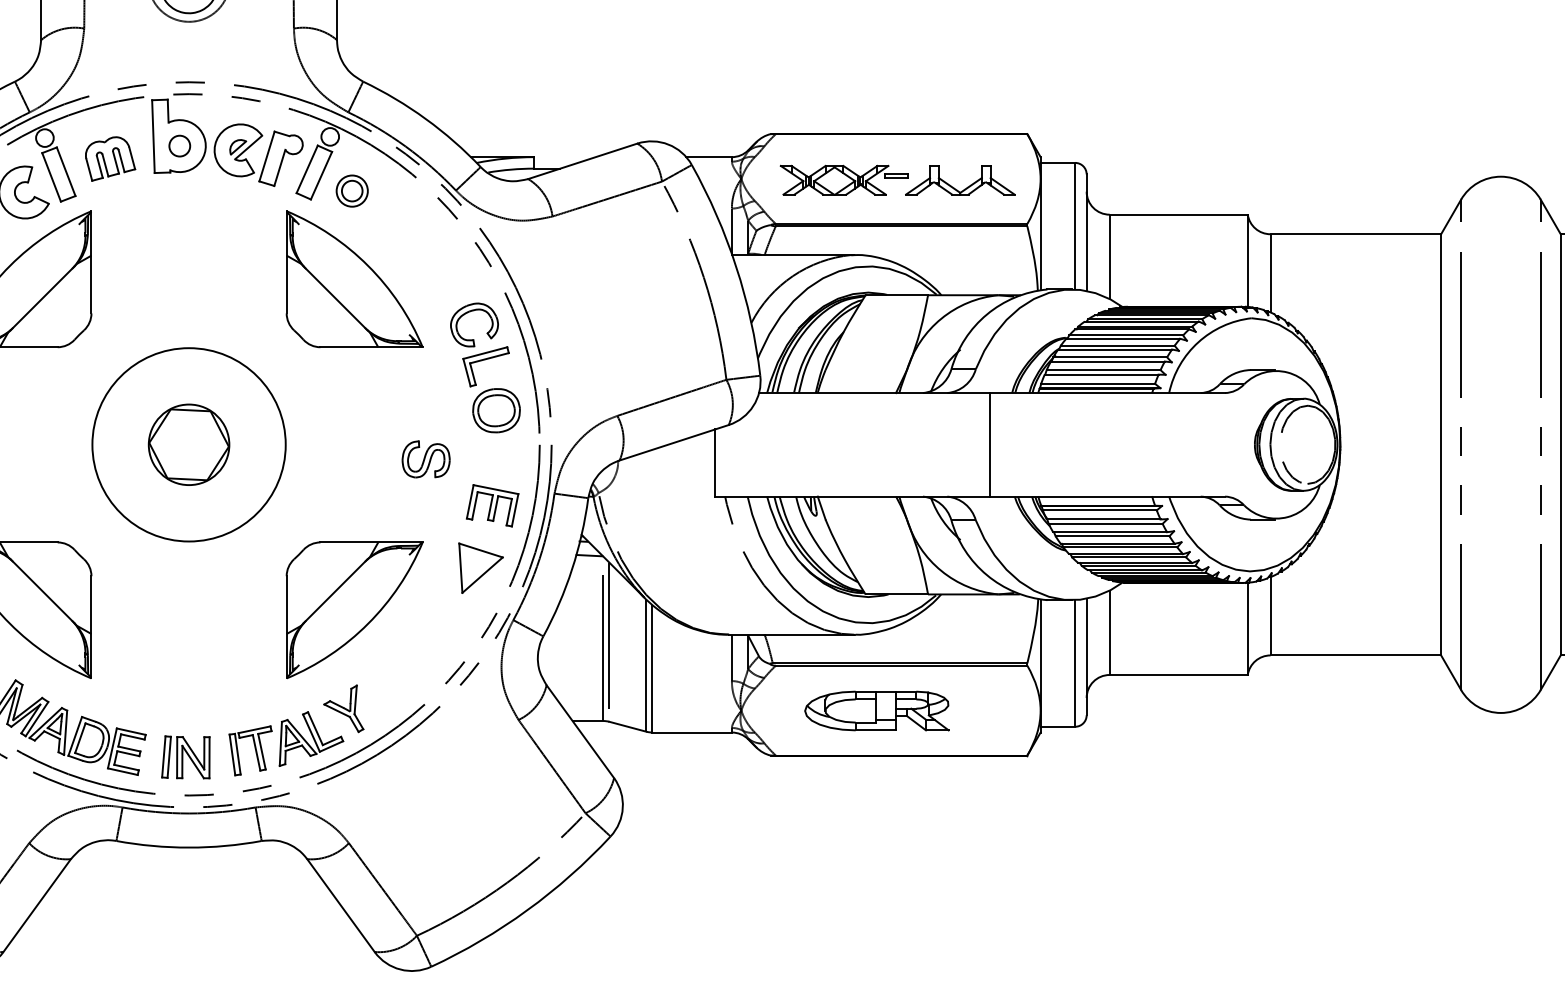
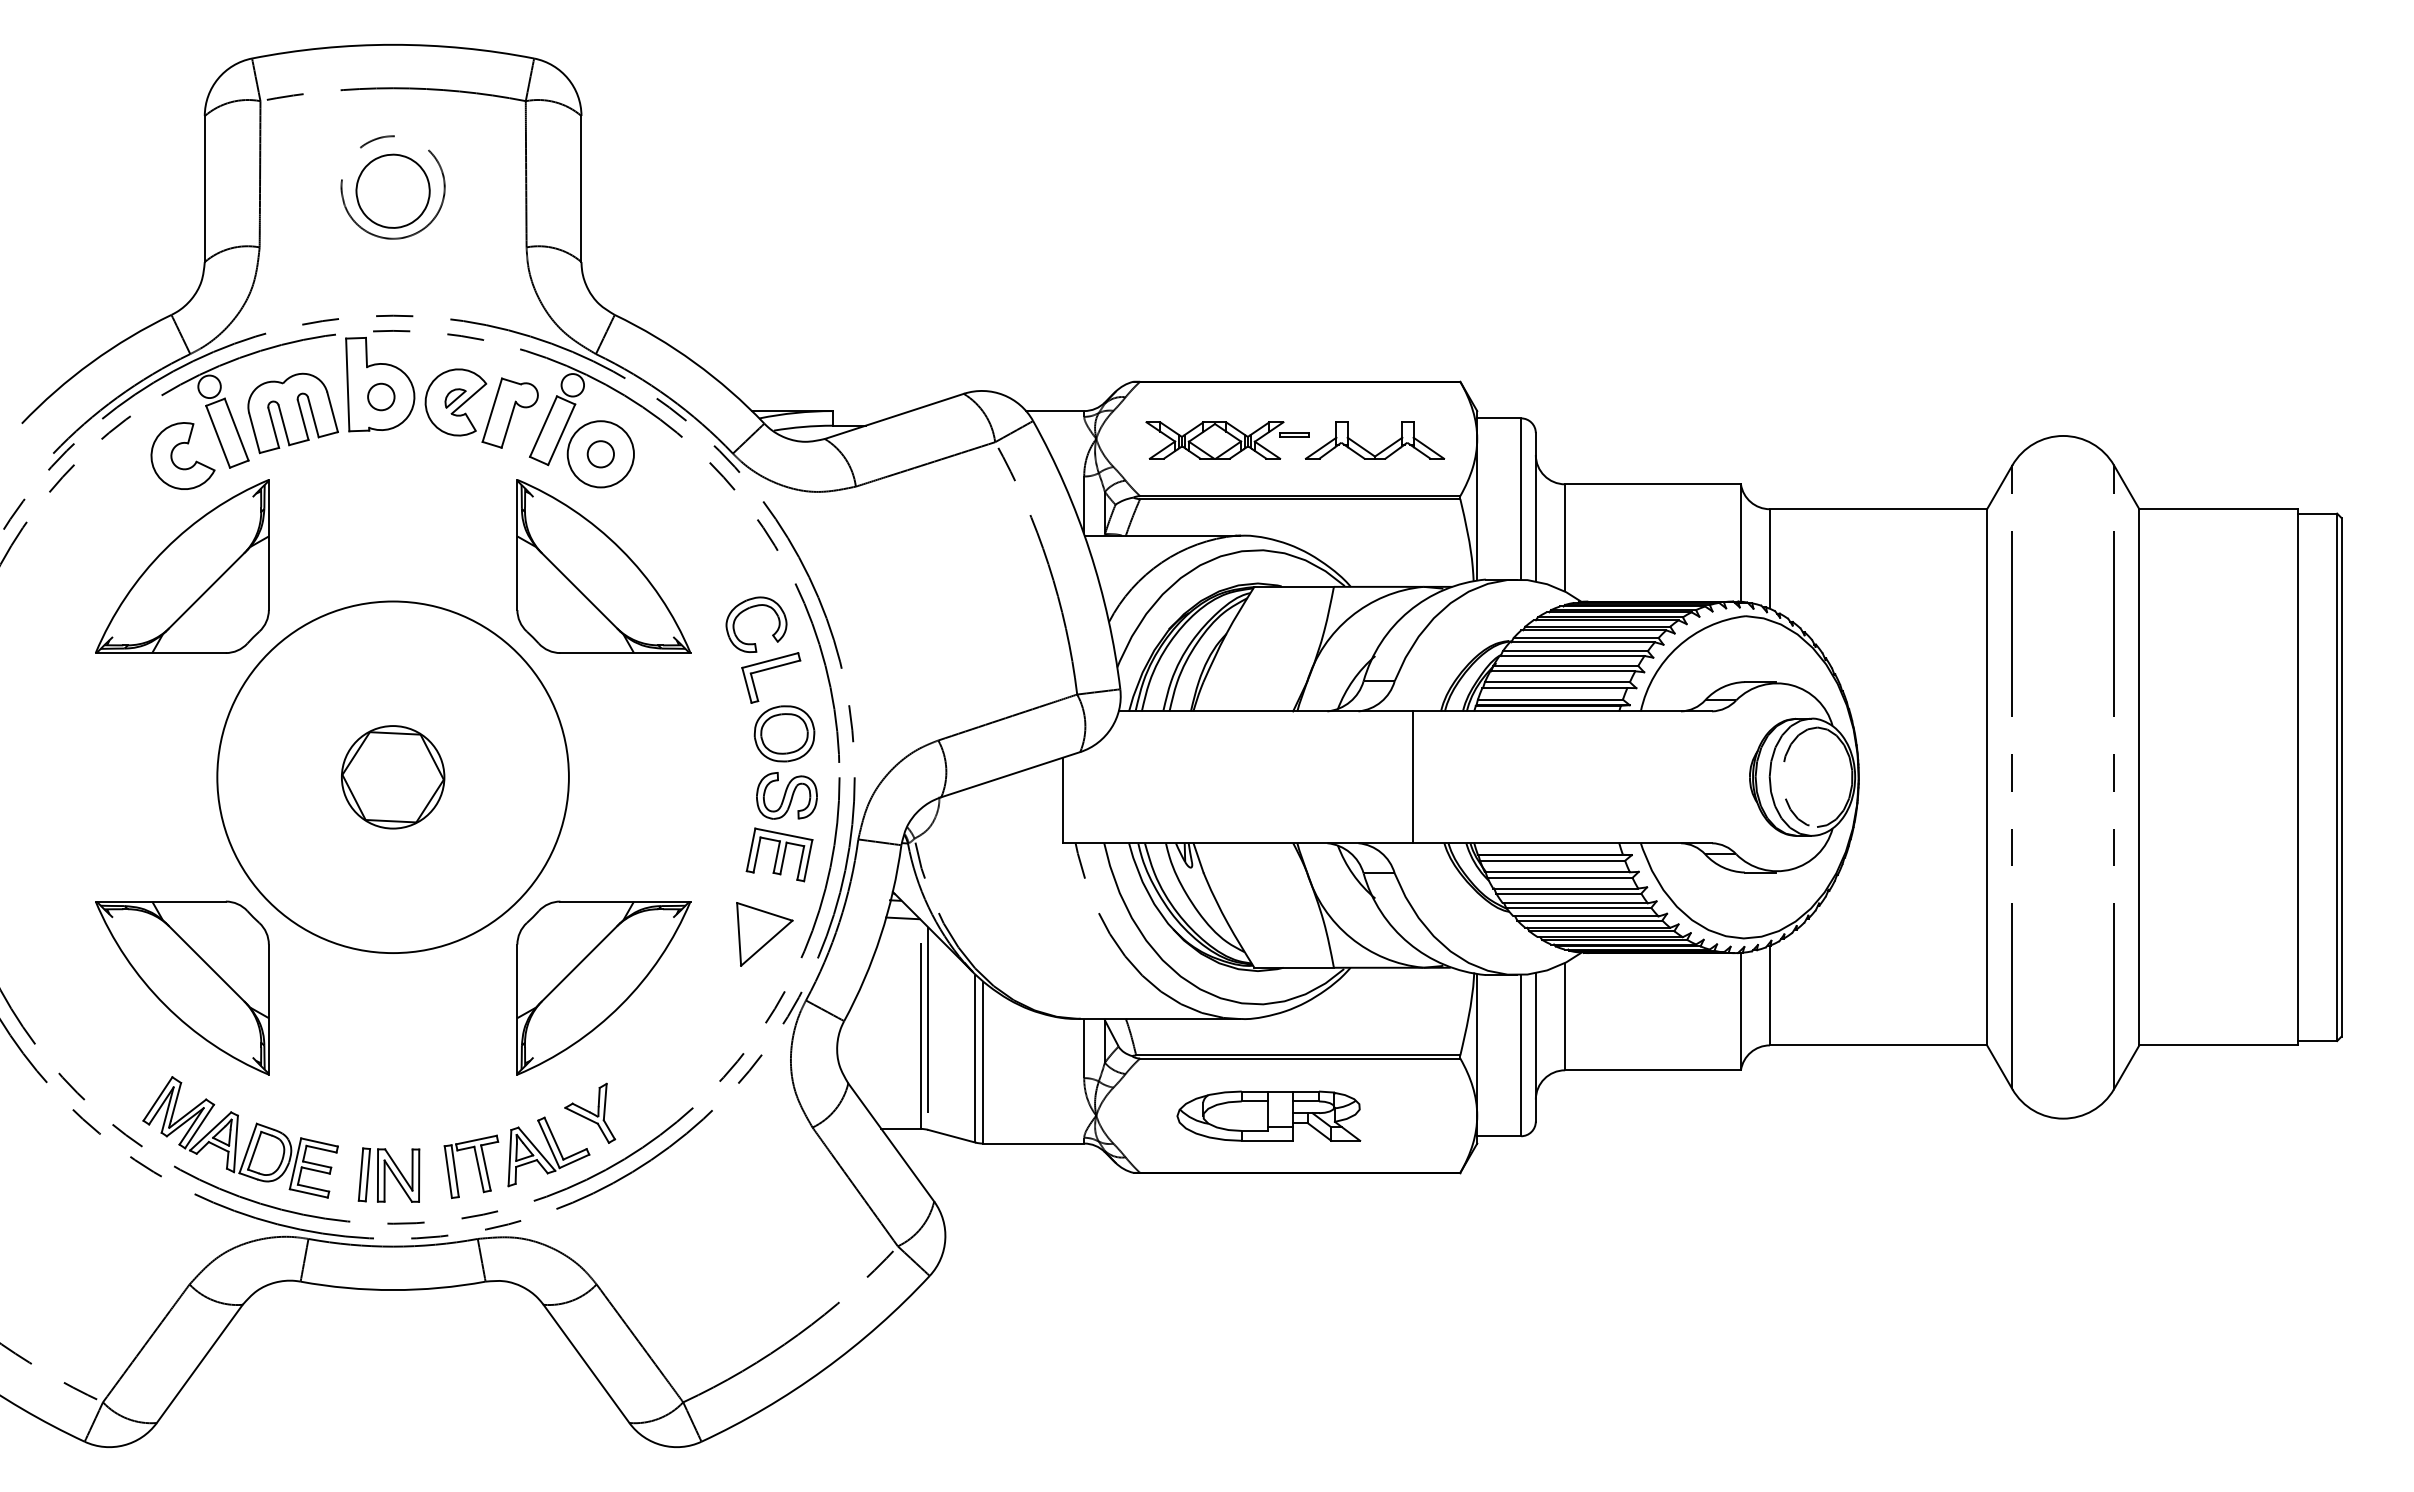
part: (110, 159) -> (292, 413), size x1.43
circle: (351, 191) -> (600, 454), size x1.67
circle: (188, 444) -> (392, 777), size x1.43
part: (425, 459) -> (786, 795), moved

